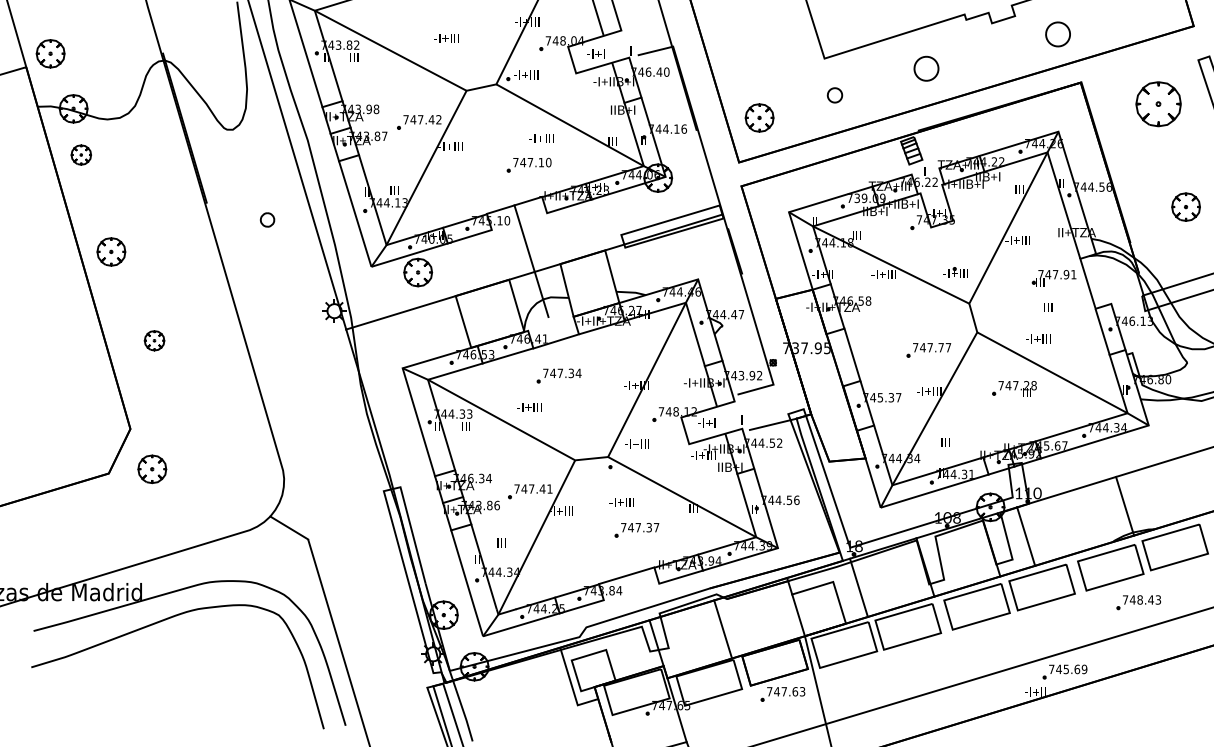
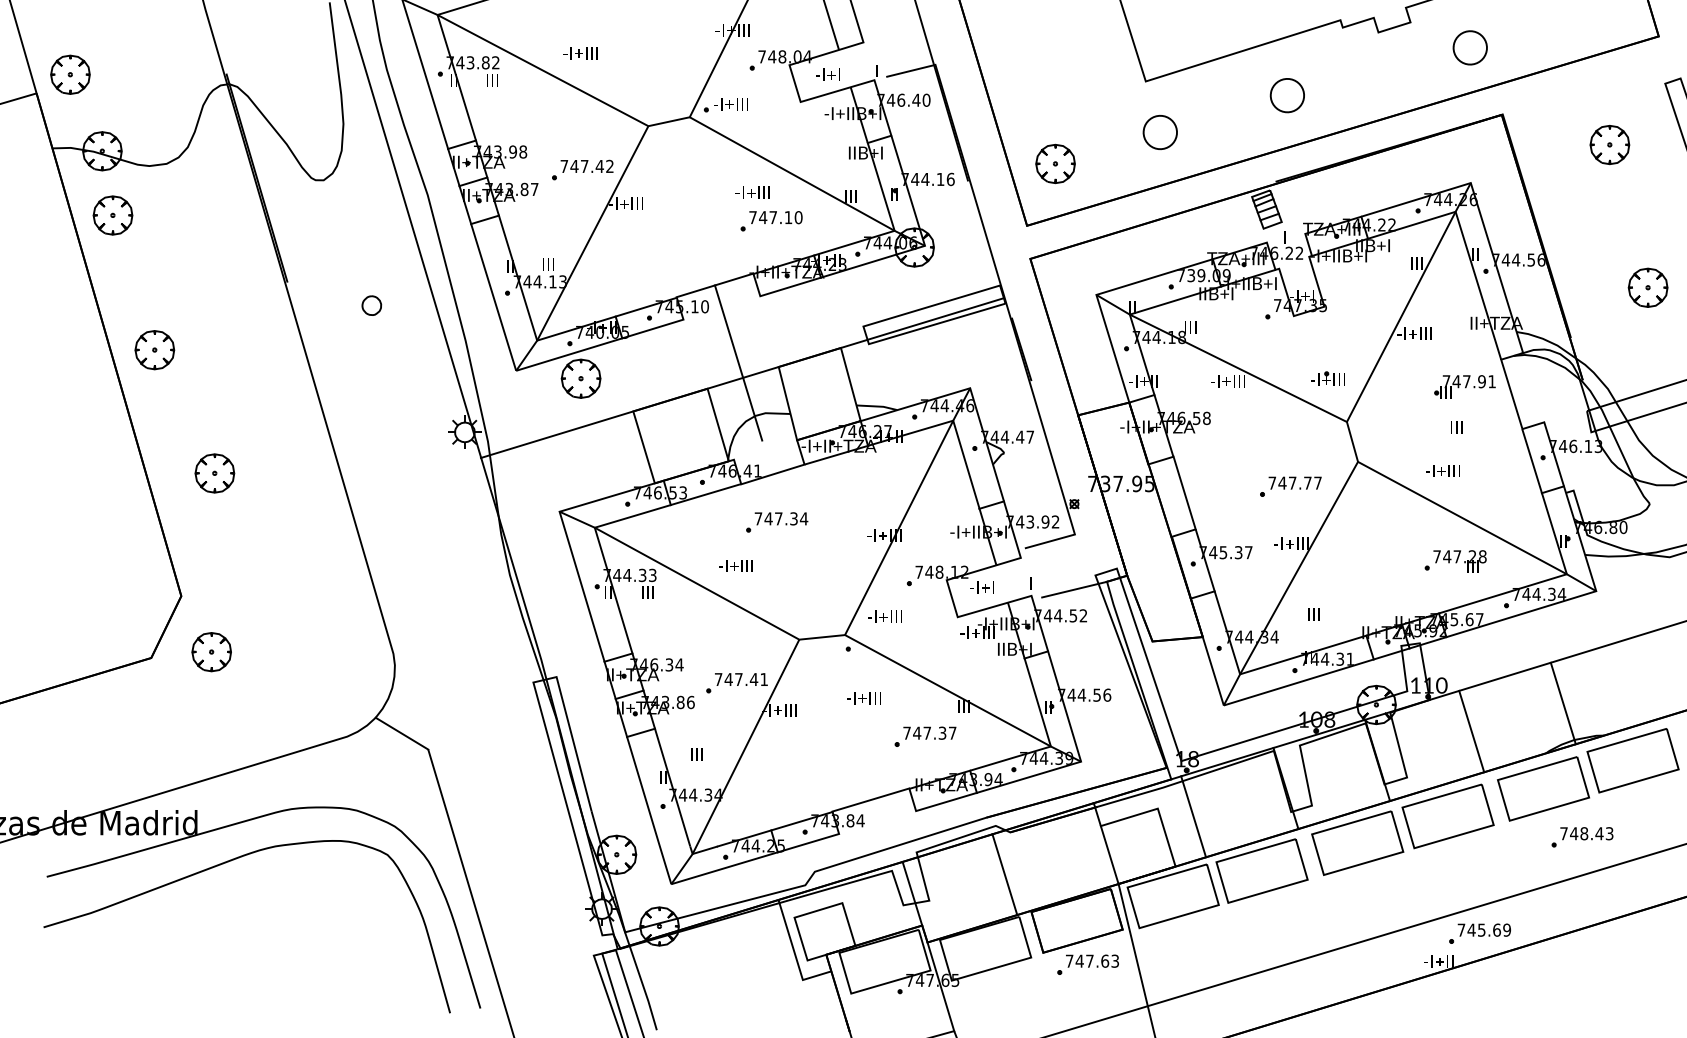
text: (446, 38) -> (580, 53), moved
part: (834, 95) -> (1159, 132), size x1.67
part: (1158, 104) -> (1609, 145), size x0.62
part: (81, 154) -> (113, 214), size x1.43
part: (528, 164) -> (770, 220), moved
part: (154, 340) -> (214, 473), size x1.43
part: (1014, 388) -> (1455, 560), moved
part: (636, 530) -> (924, 737), moved
line: (1026, 536) -> (1472, 731), moved

